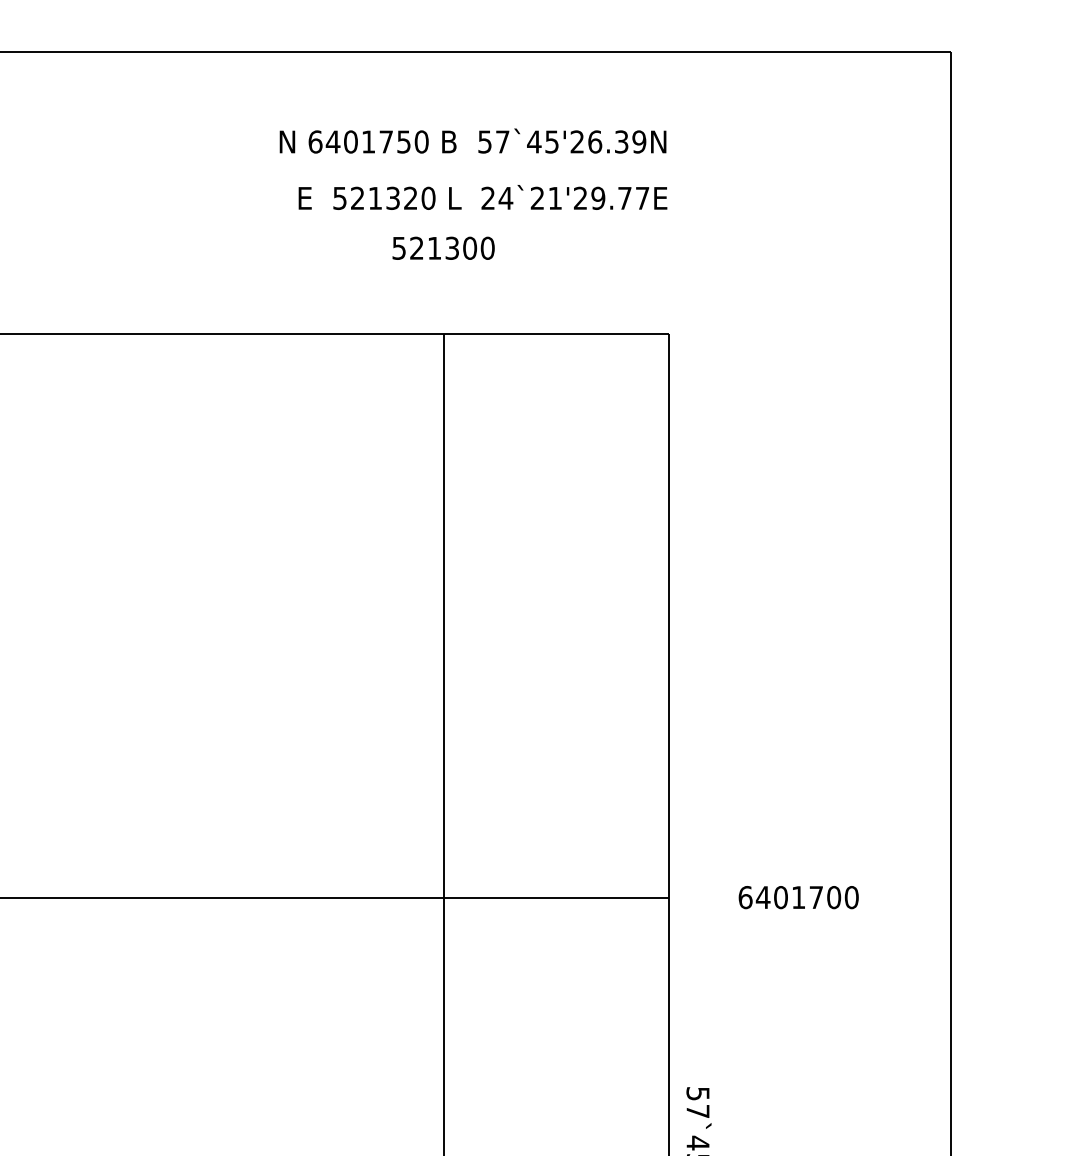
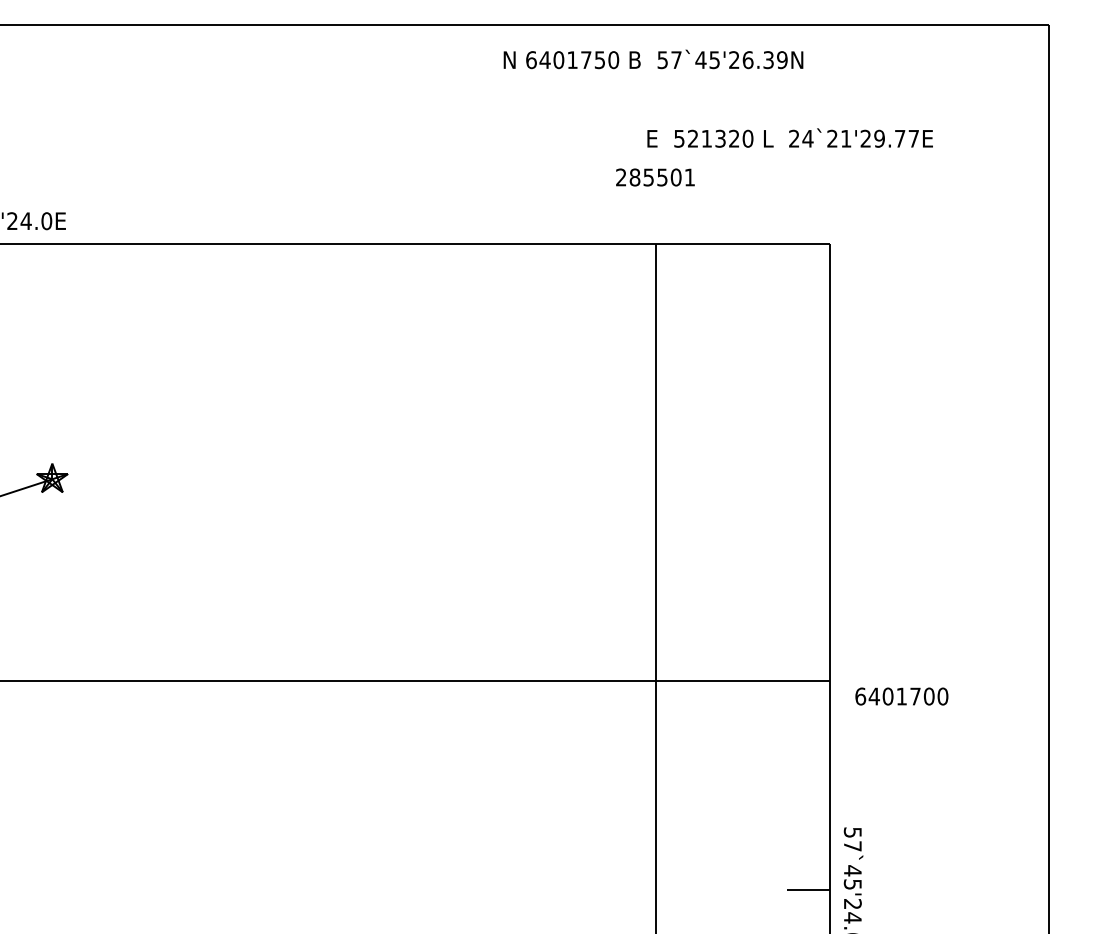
text: (473, 141) -> (653, 59), moved
text: (482, 196) -> (789, 137), moved
text: (443, 248) -> (655, 177), 521300 -> 285501
text: (798, 897) -> (901, 696), moved

